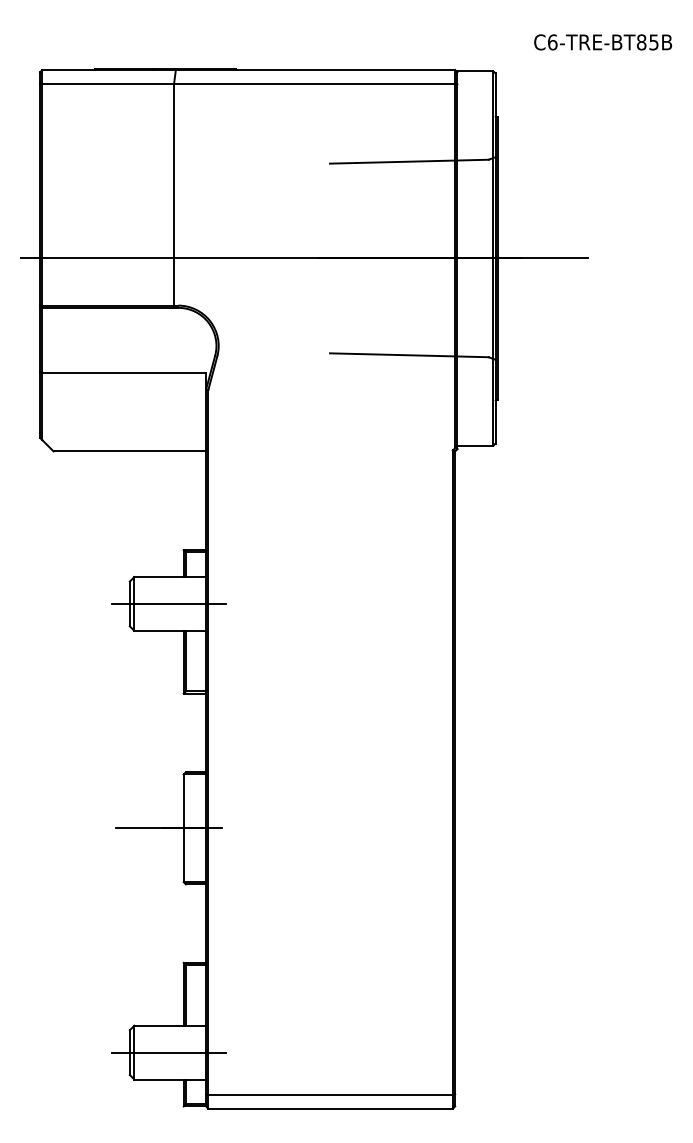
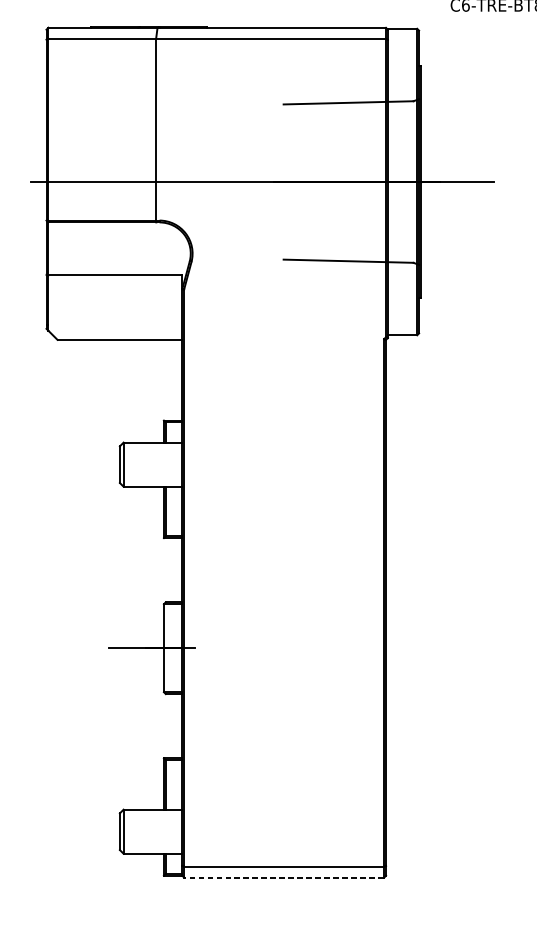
line: (168, 603) -> (151, 464), removed
line: (168, 1052) -> (151, 831), removed
line: (330, 1108) -> (284, 877), solid -> dashed

